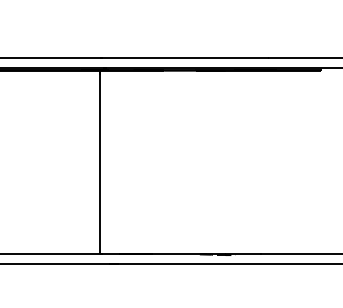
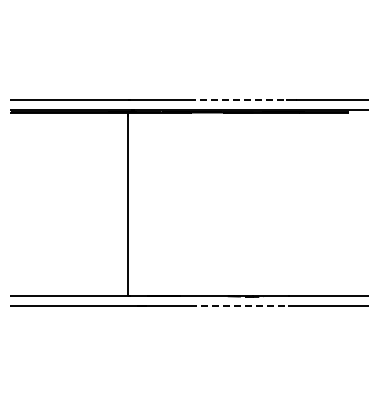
line: (209, 57) -> (237, 99), solid -> dashed
line: (210, 264) -> (238, 306), solid -> dashed

